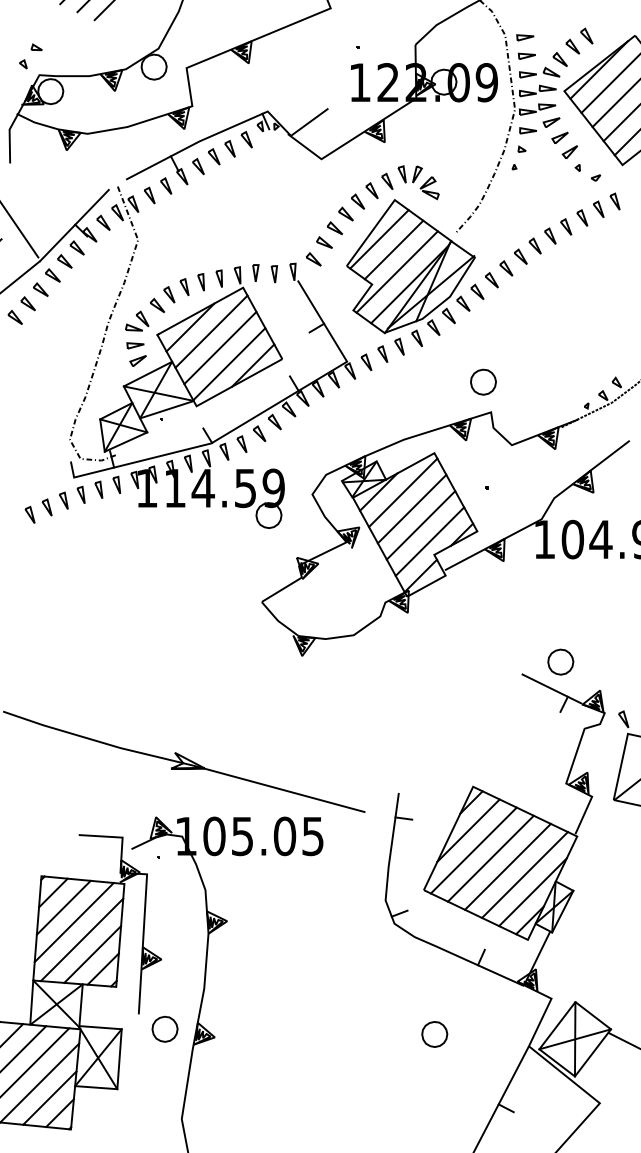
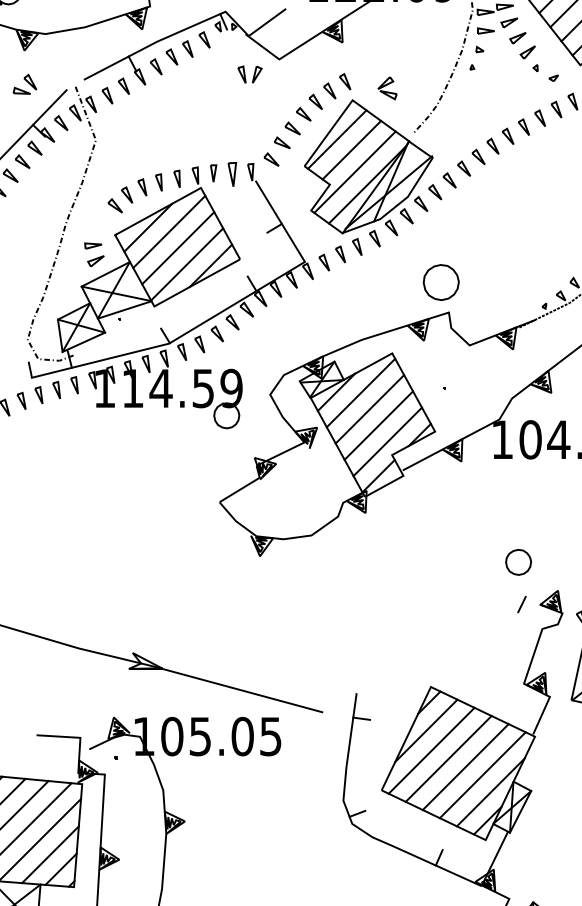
part: (409, 174) -> (249, 74), moved
part: (273, 274) -> (231, 174), size x1.4
part: (137, 320) -> (25, 83), moved
part: (483, 381) -> (441, 281), size x1.4
line: (551, 688) -> (509, 588), removed

